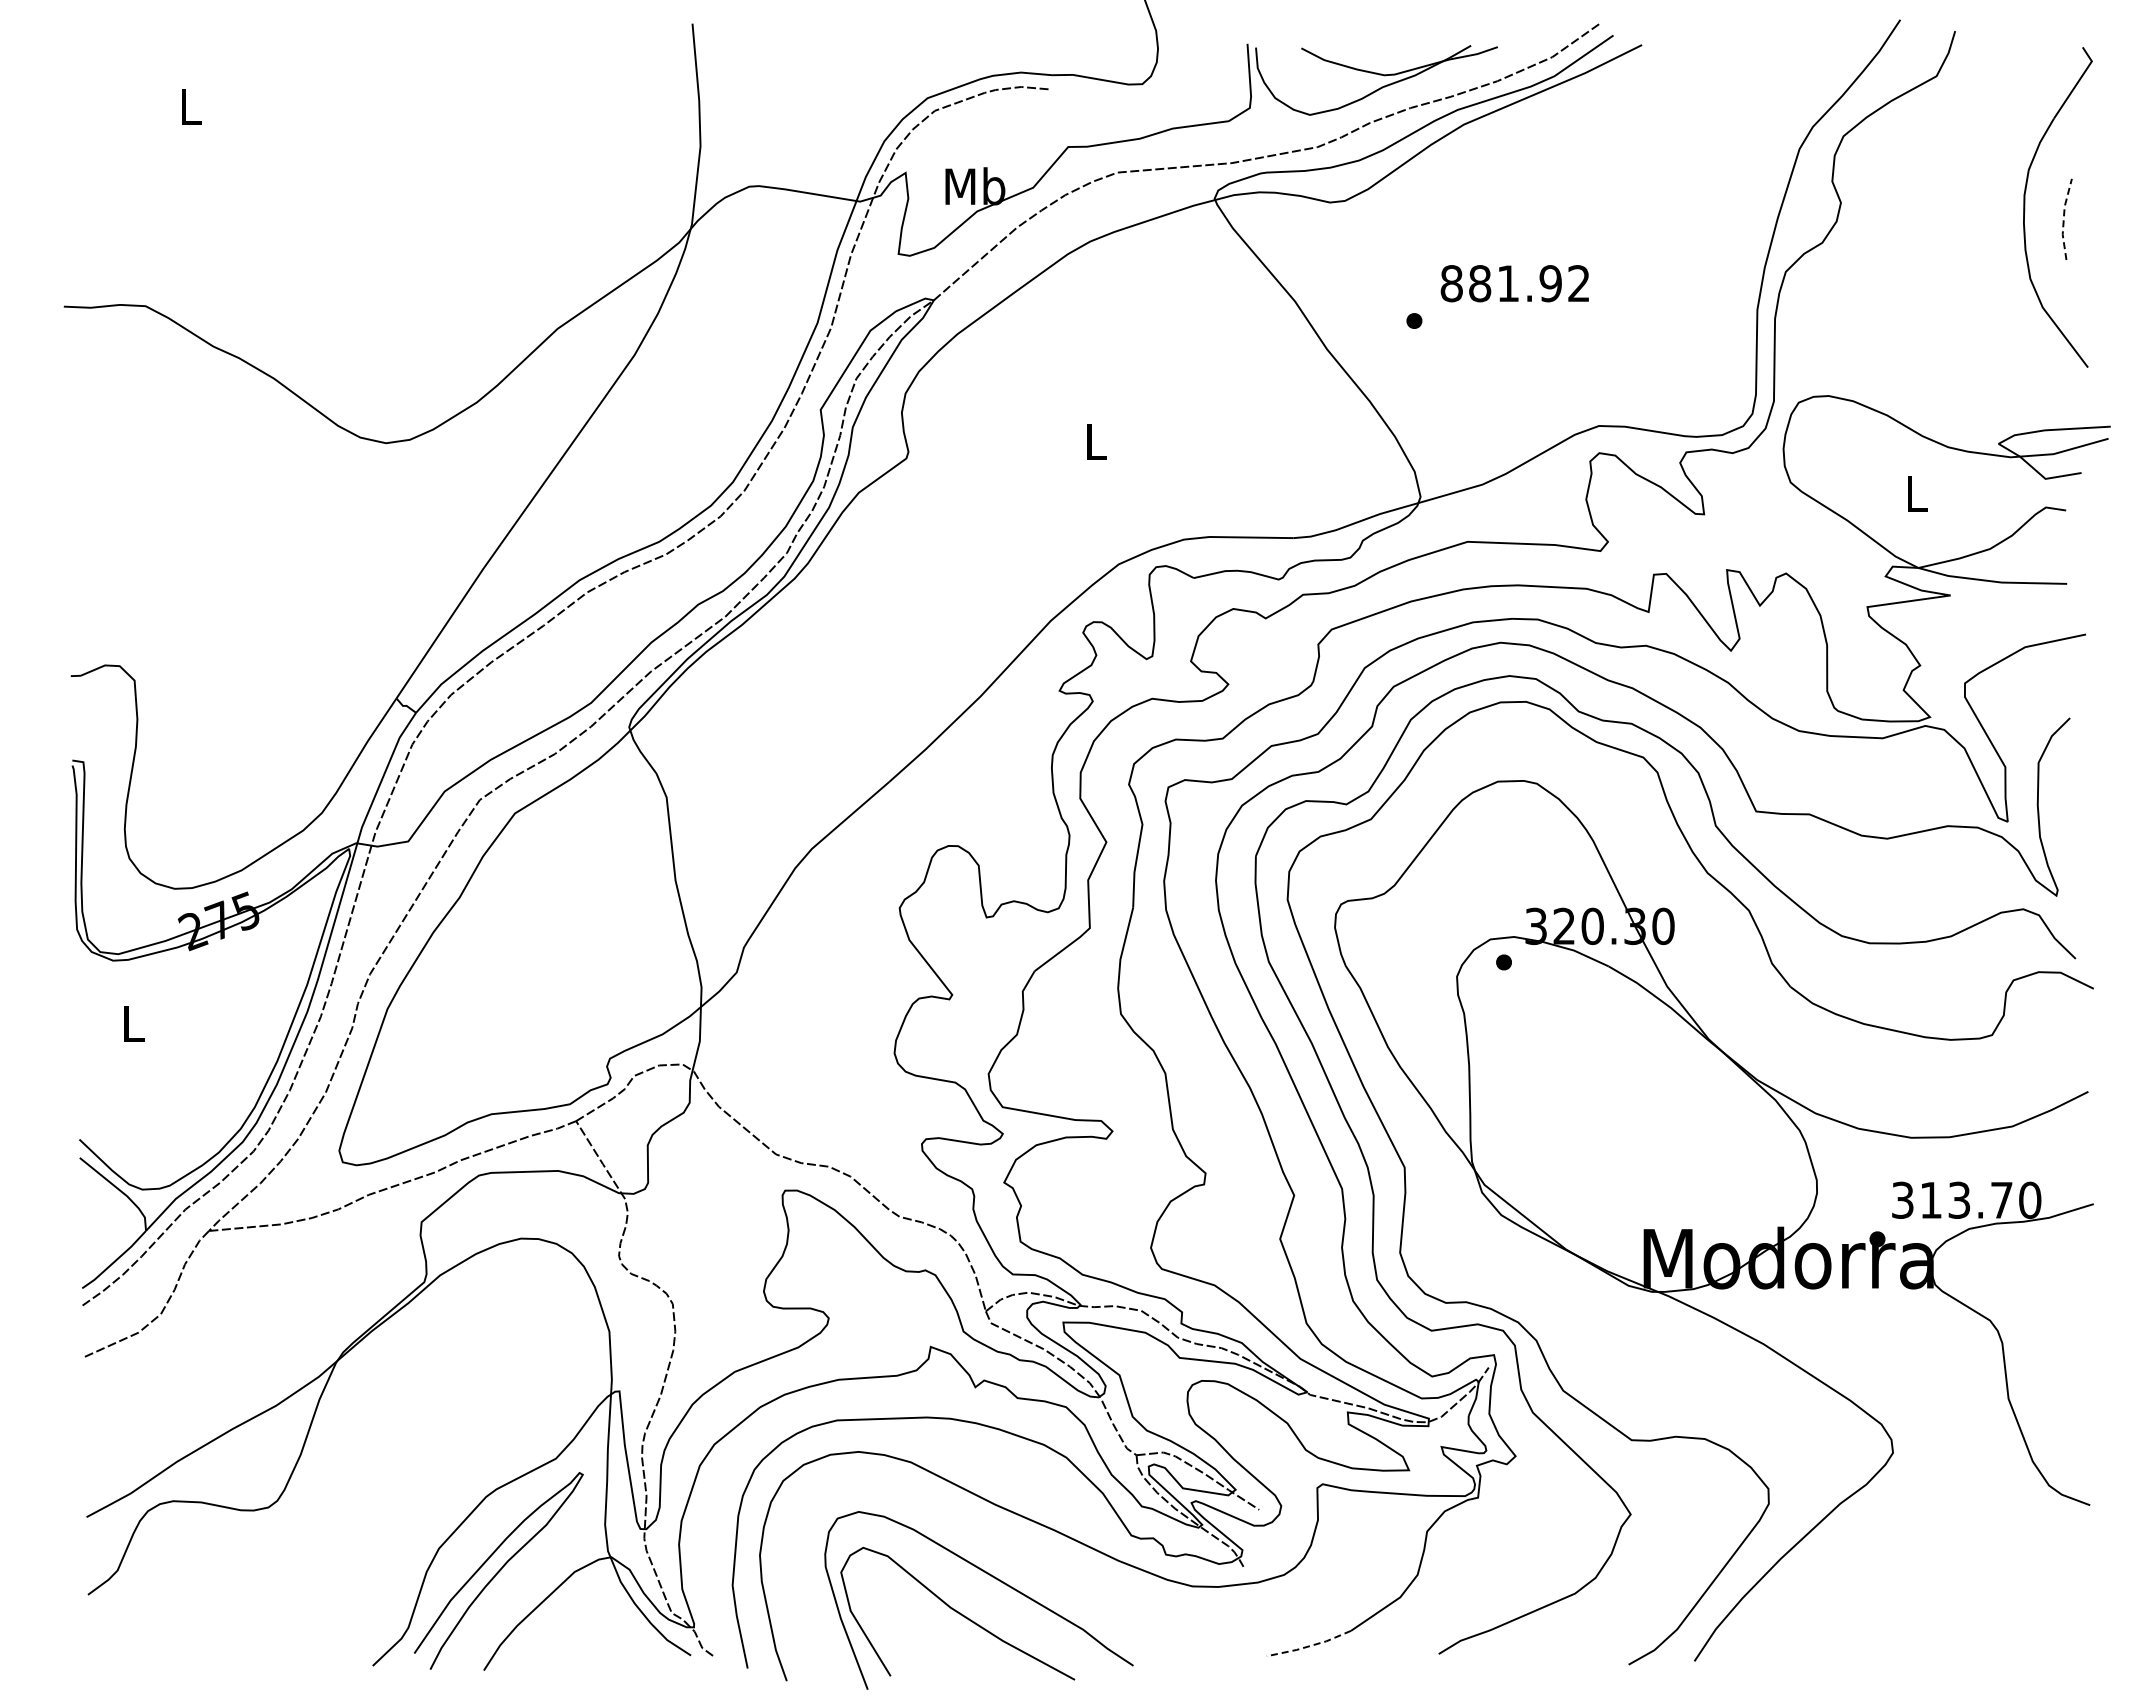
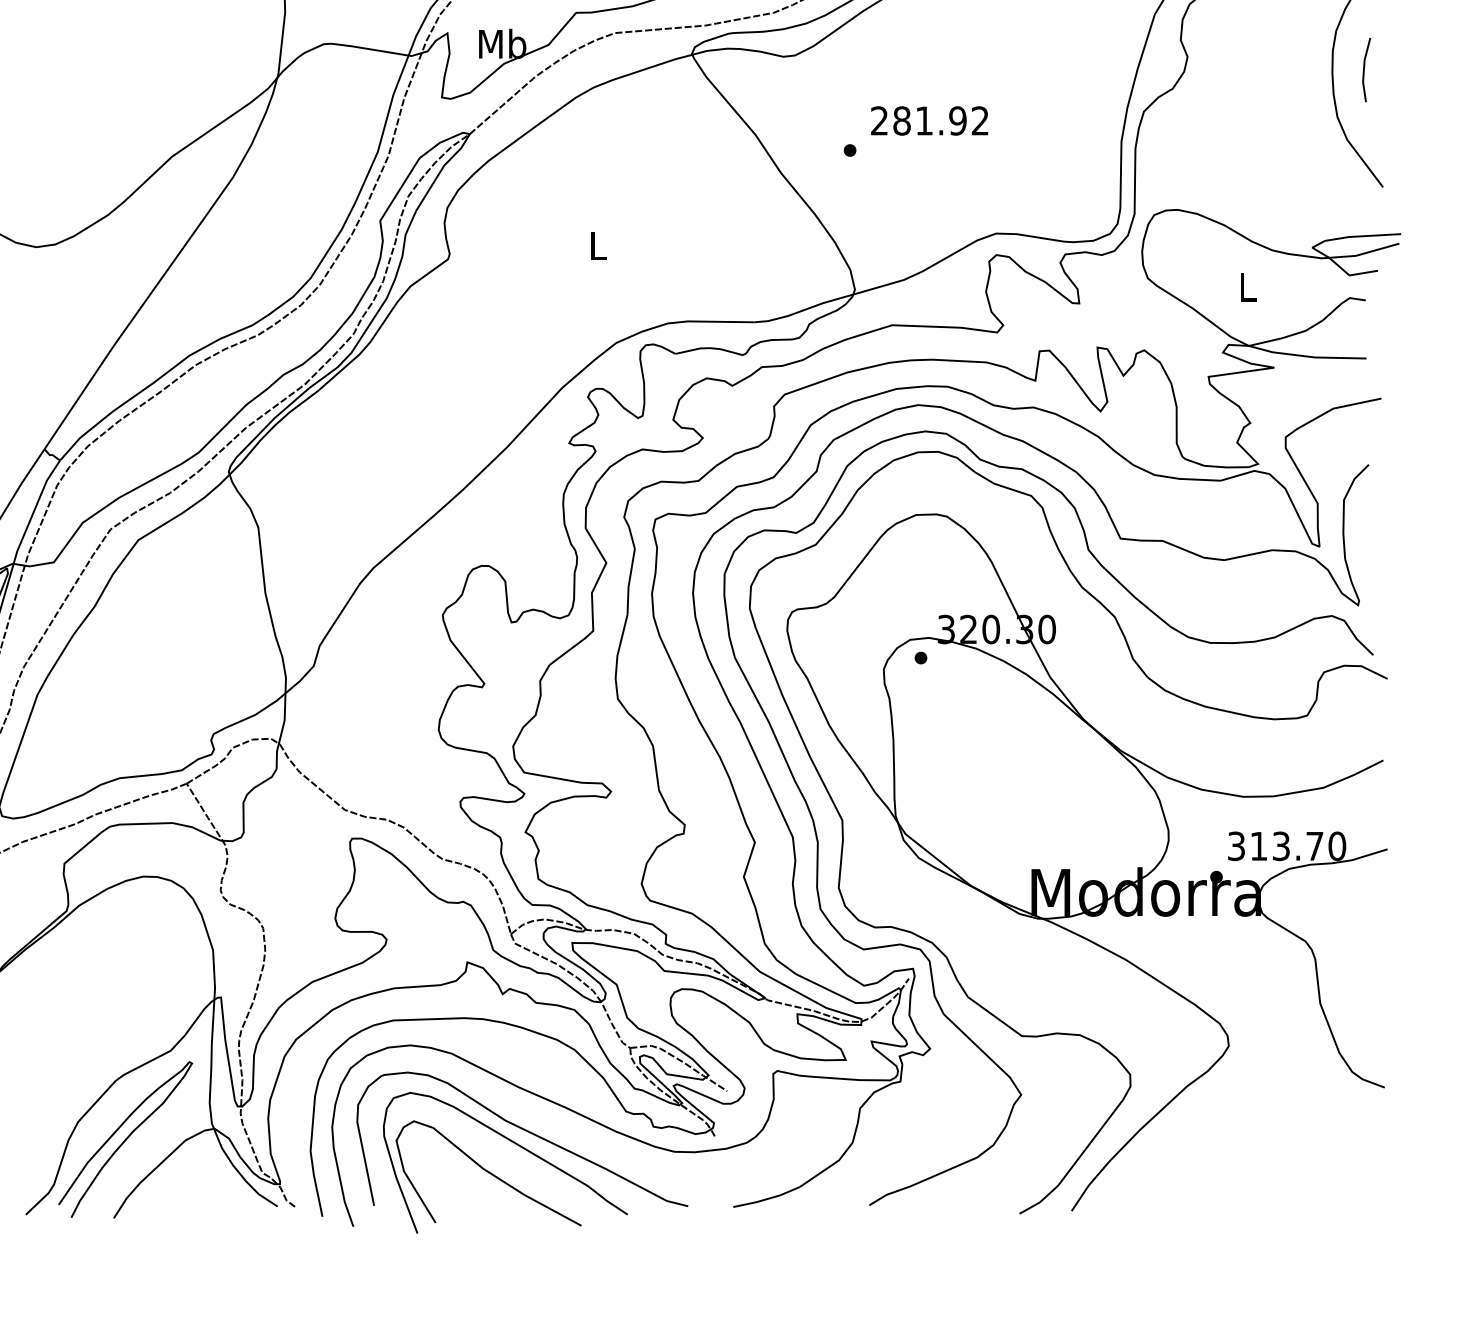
line: (2063, 218) -> (1363, 69), dashed -> solid
text: (1451, 283) -> (879, 120), 881.92 -> 281.92
curve: (1004, 1560) -> (525, 1131), added
line: (1309, 1646) -> (767, 1199), dashed -> solid

